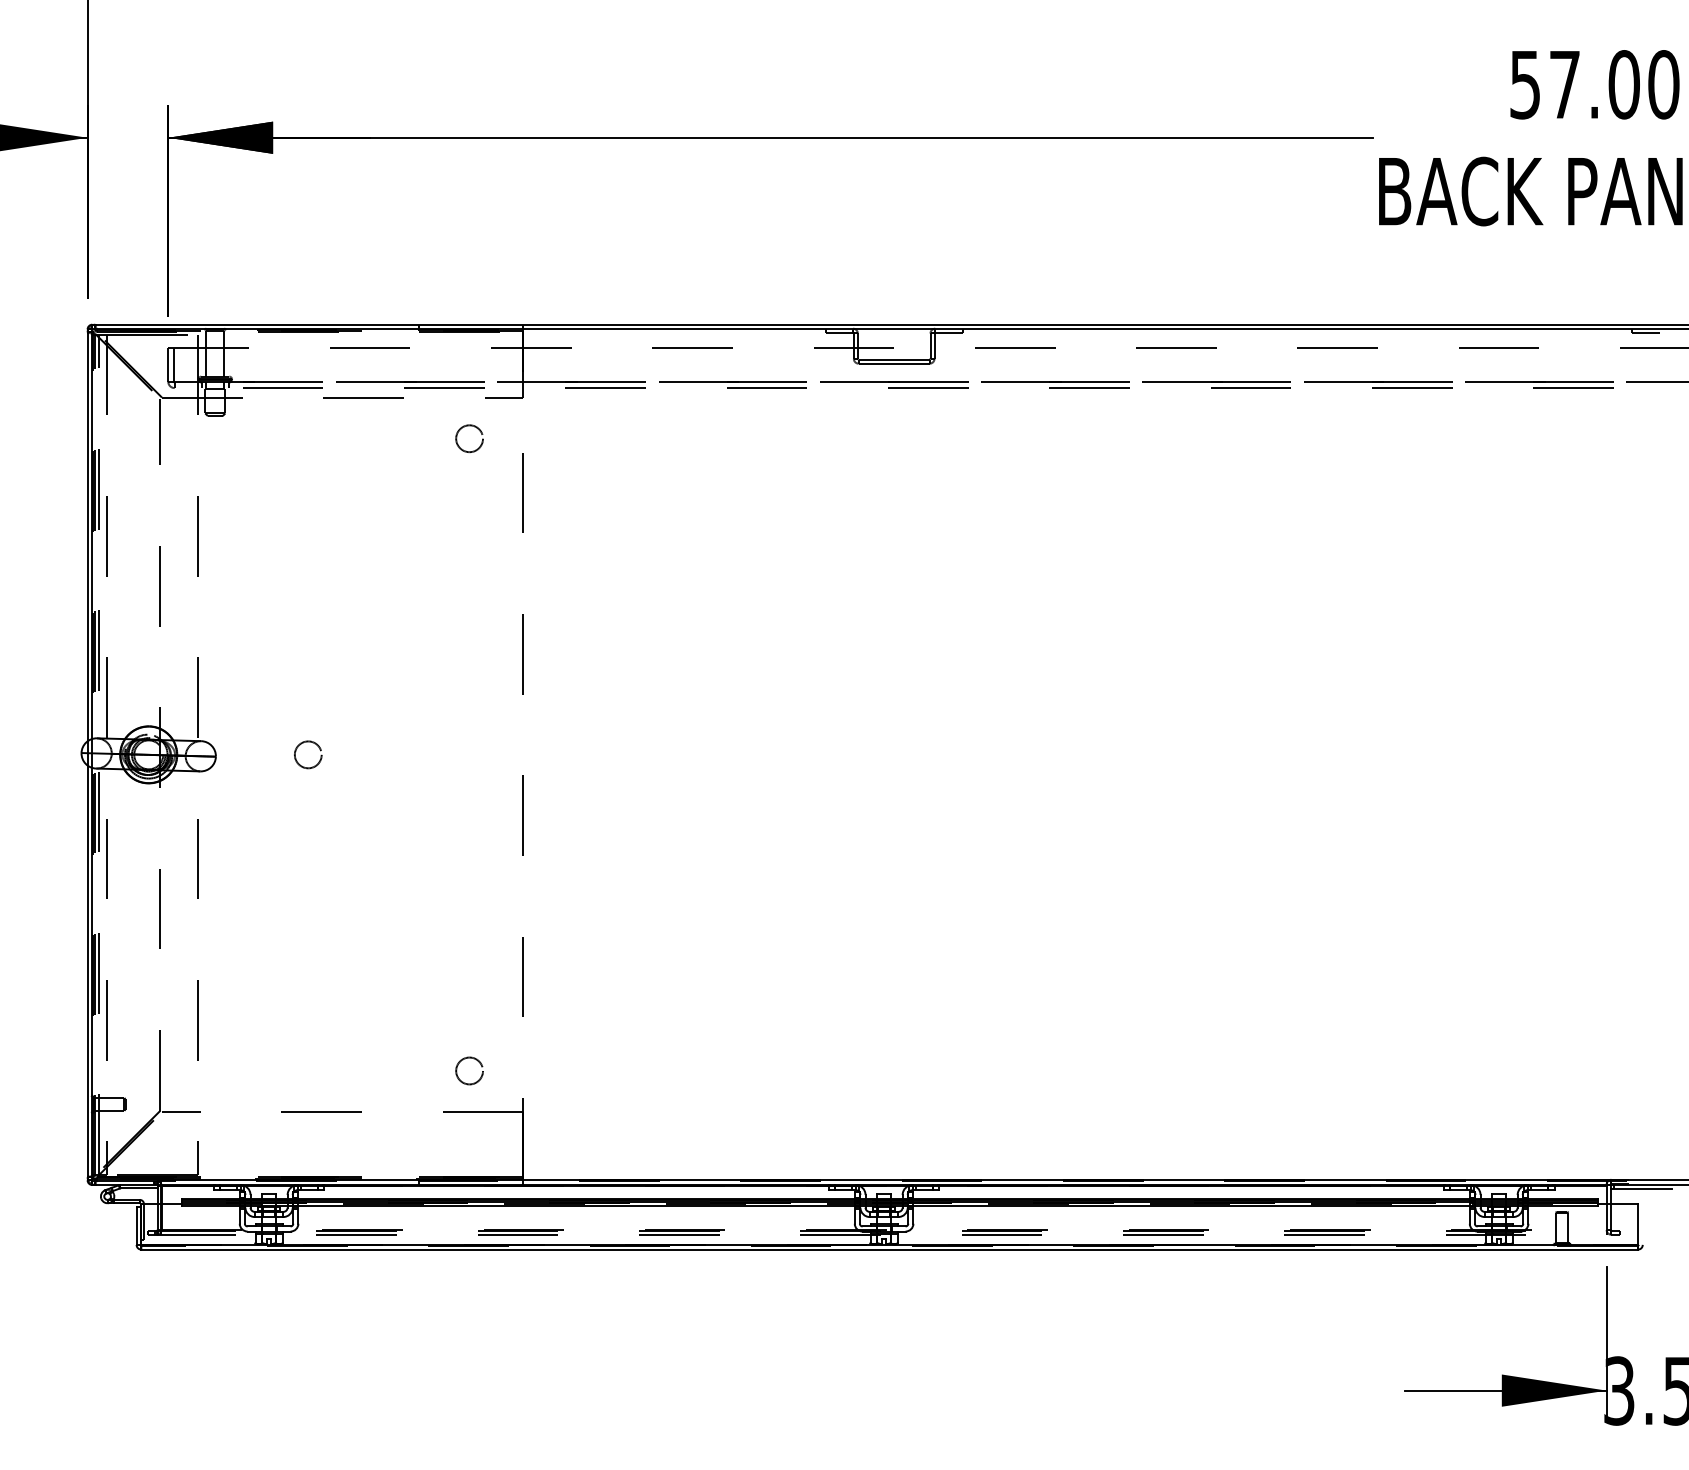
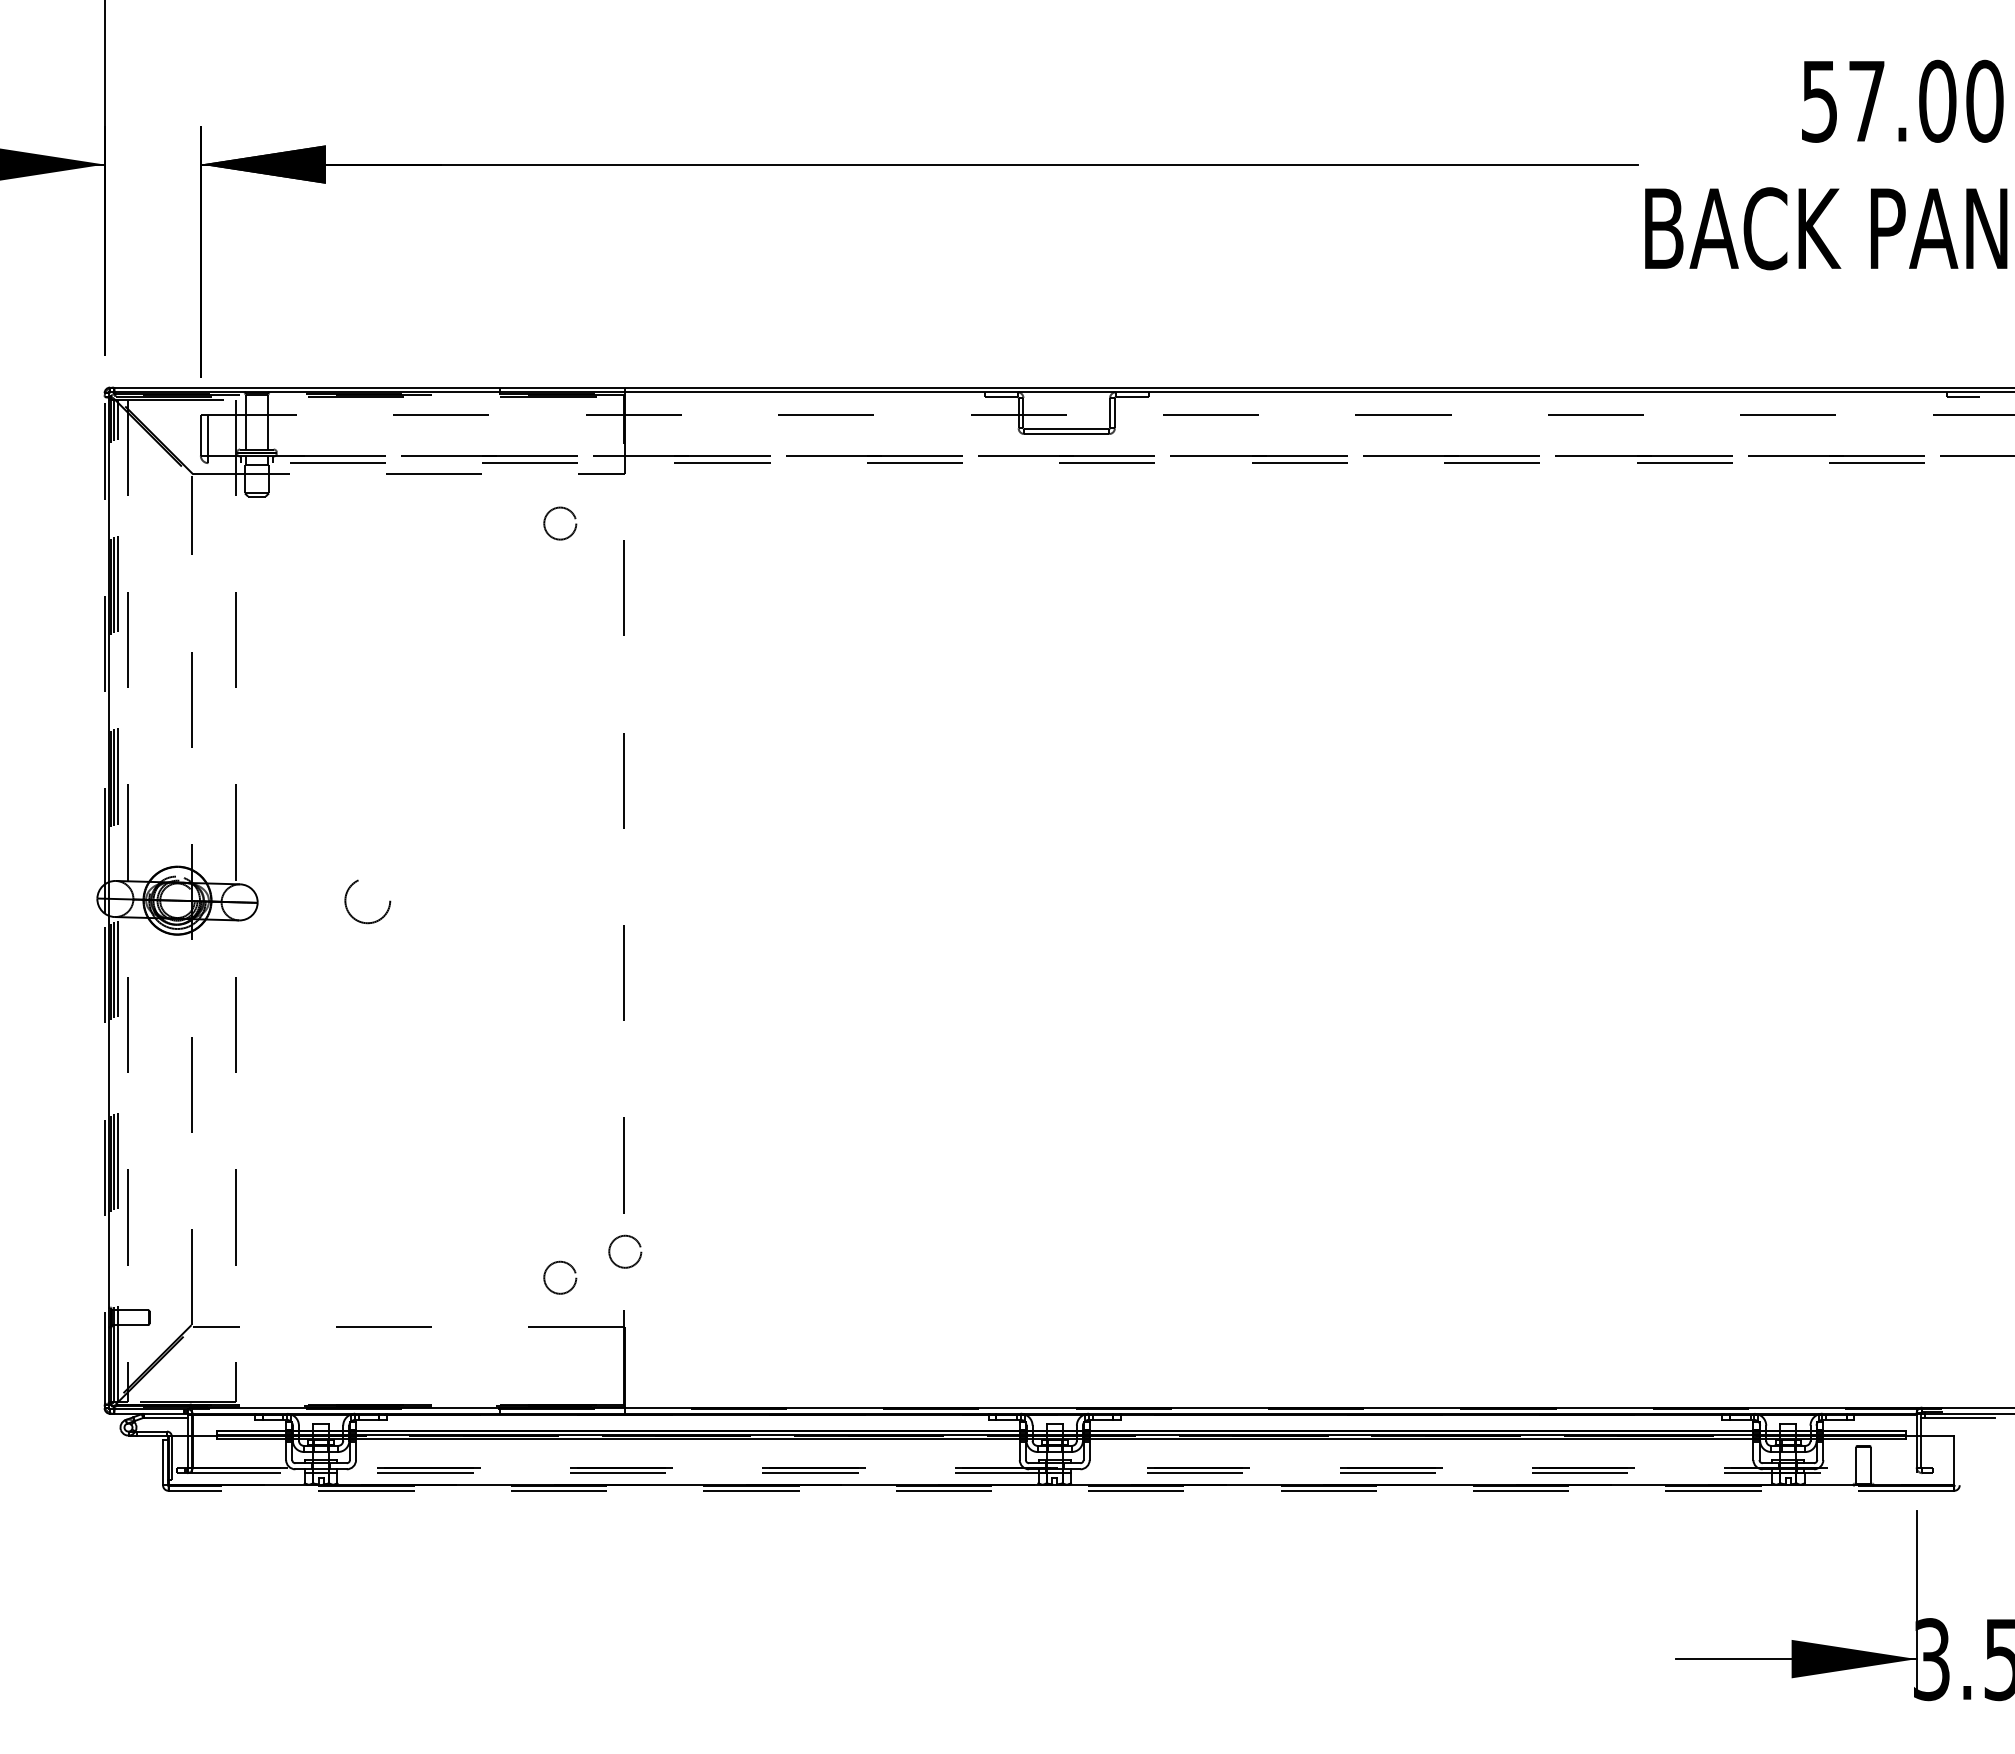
line: (87, 535) -> (104, 638), solid -> dashed
circle: (307, 754) -> (367, 900), size x1.4
line: (87, 972) -> (104, 1160), solid -> dashed
circle: (524, 1048) -> (625, 1251), added
line: (889, 1249) -> (1061, 1490), solid -> dashed

